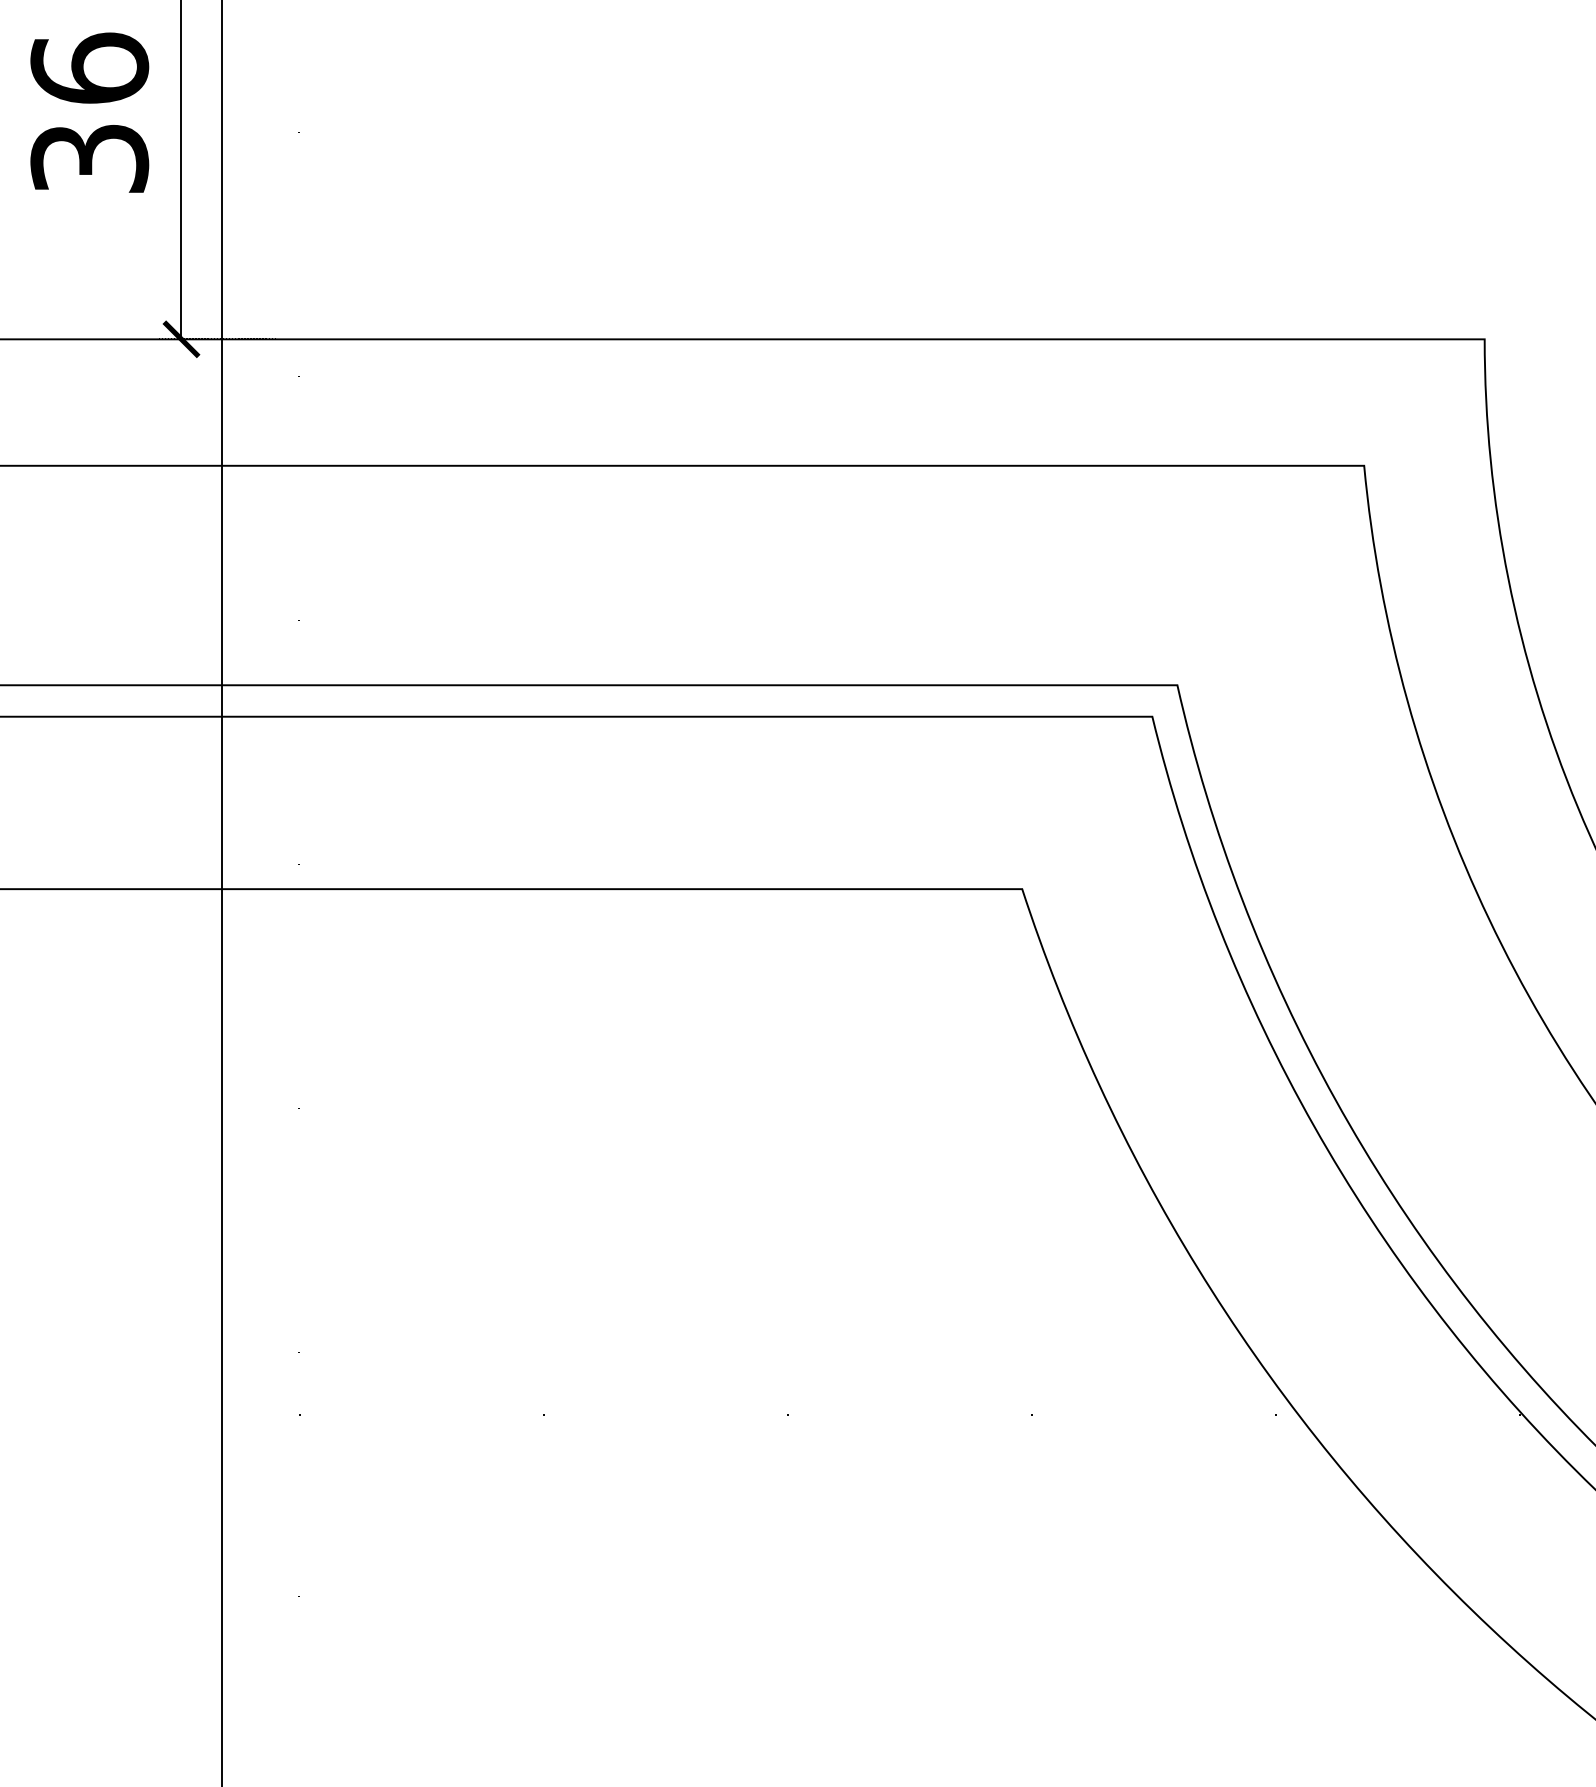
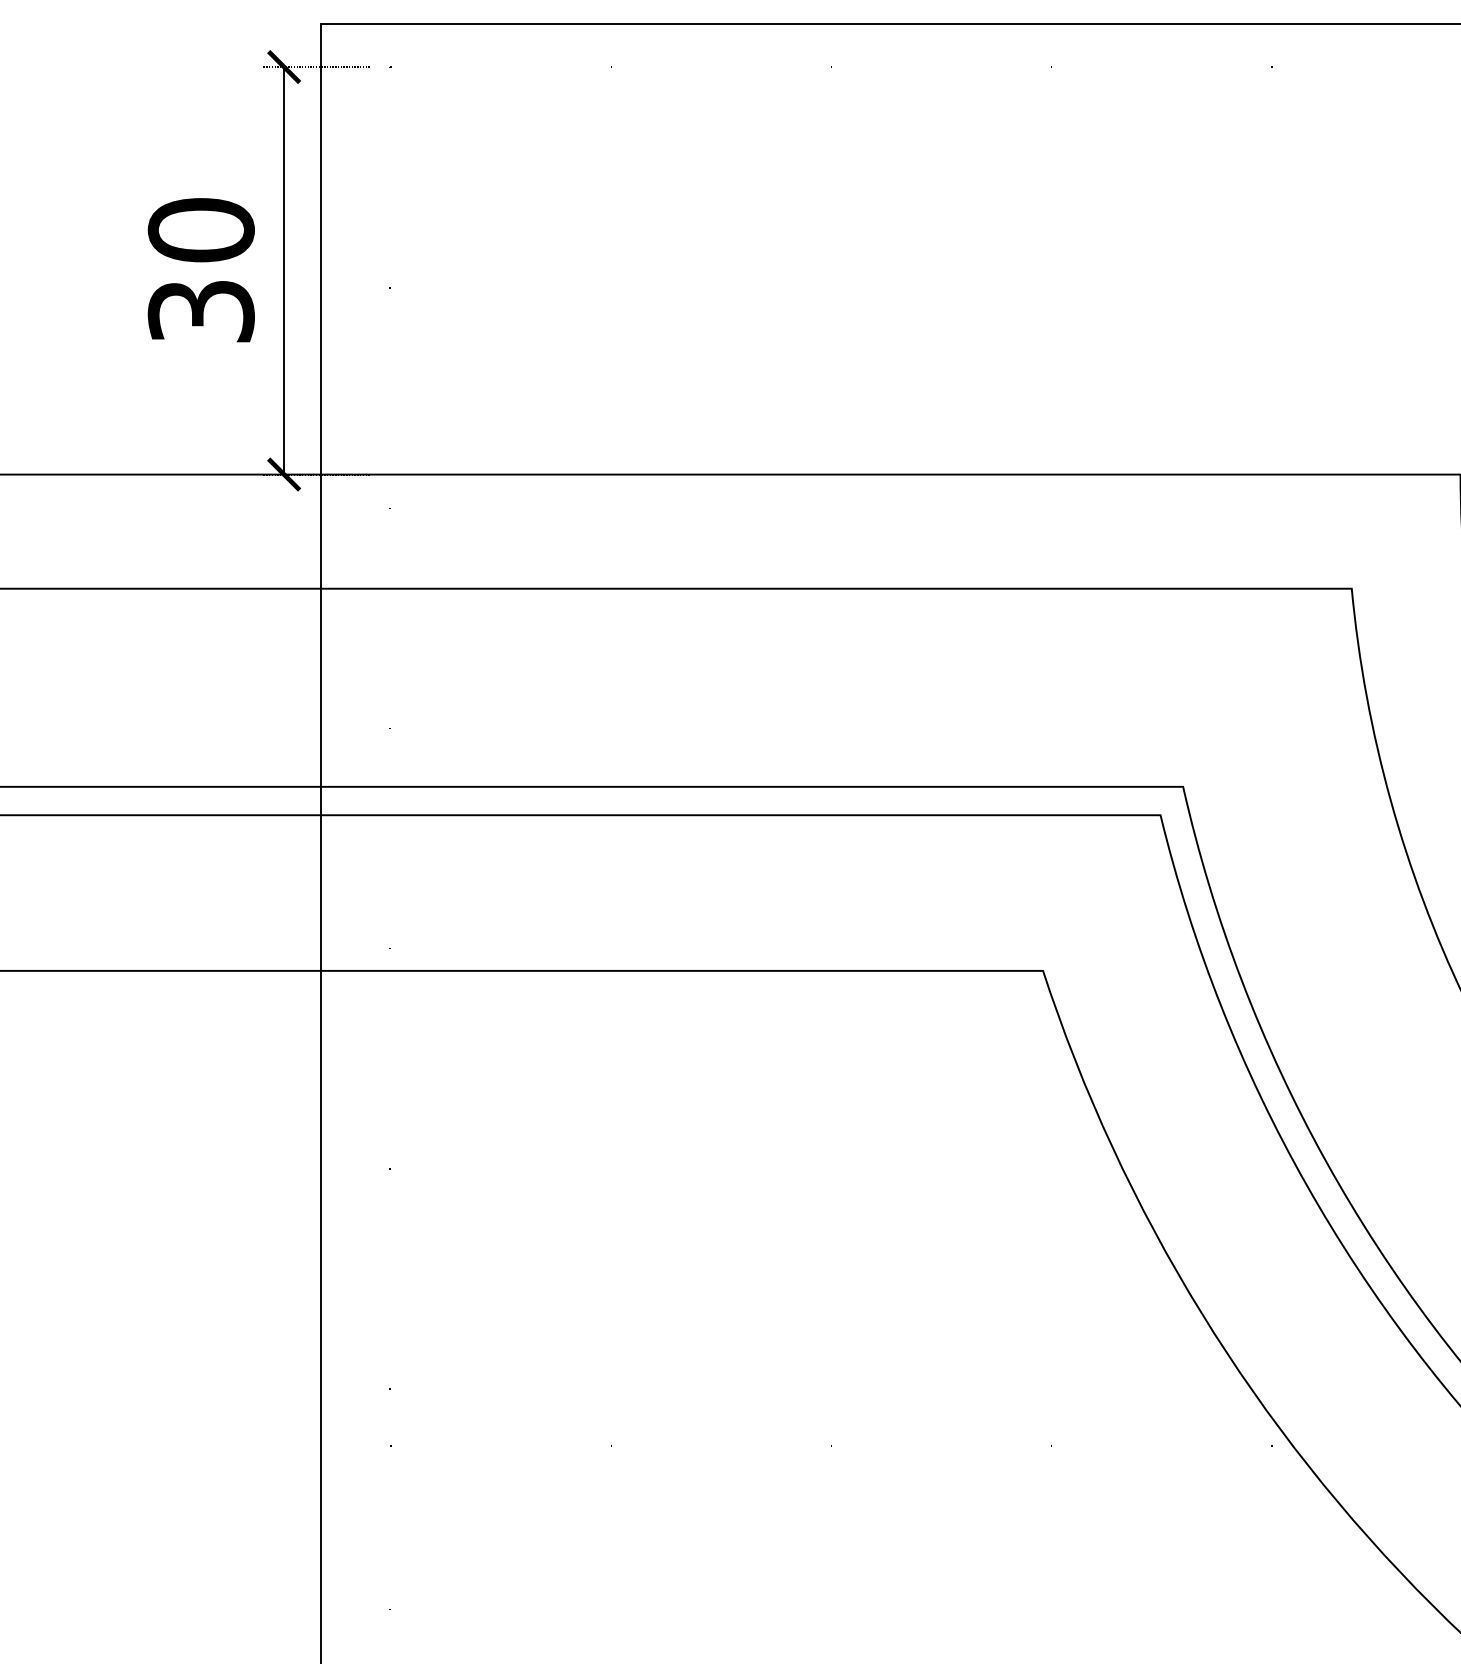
text: (88, 67) -> (200, 229), 36 -> 30

